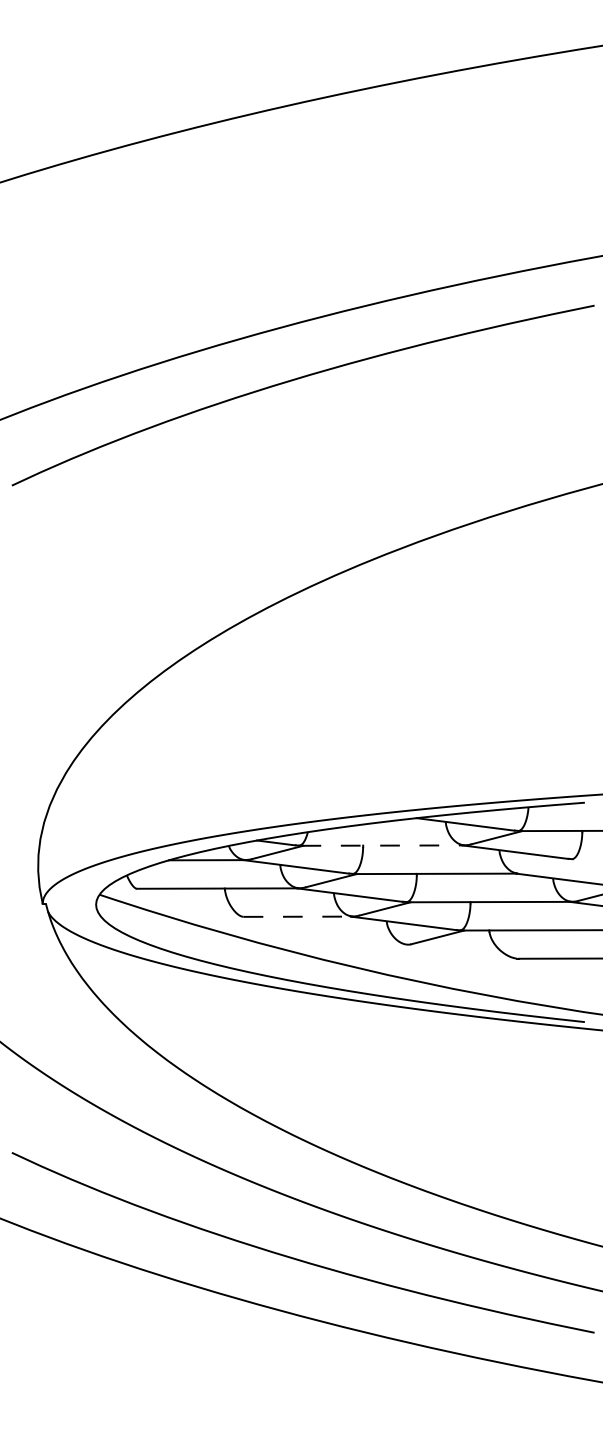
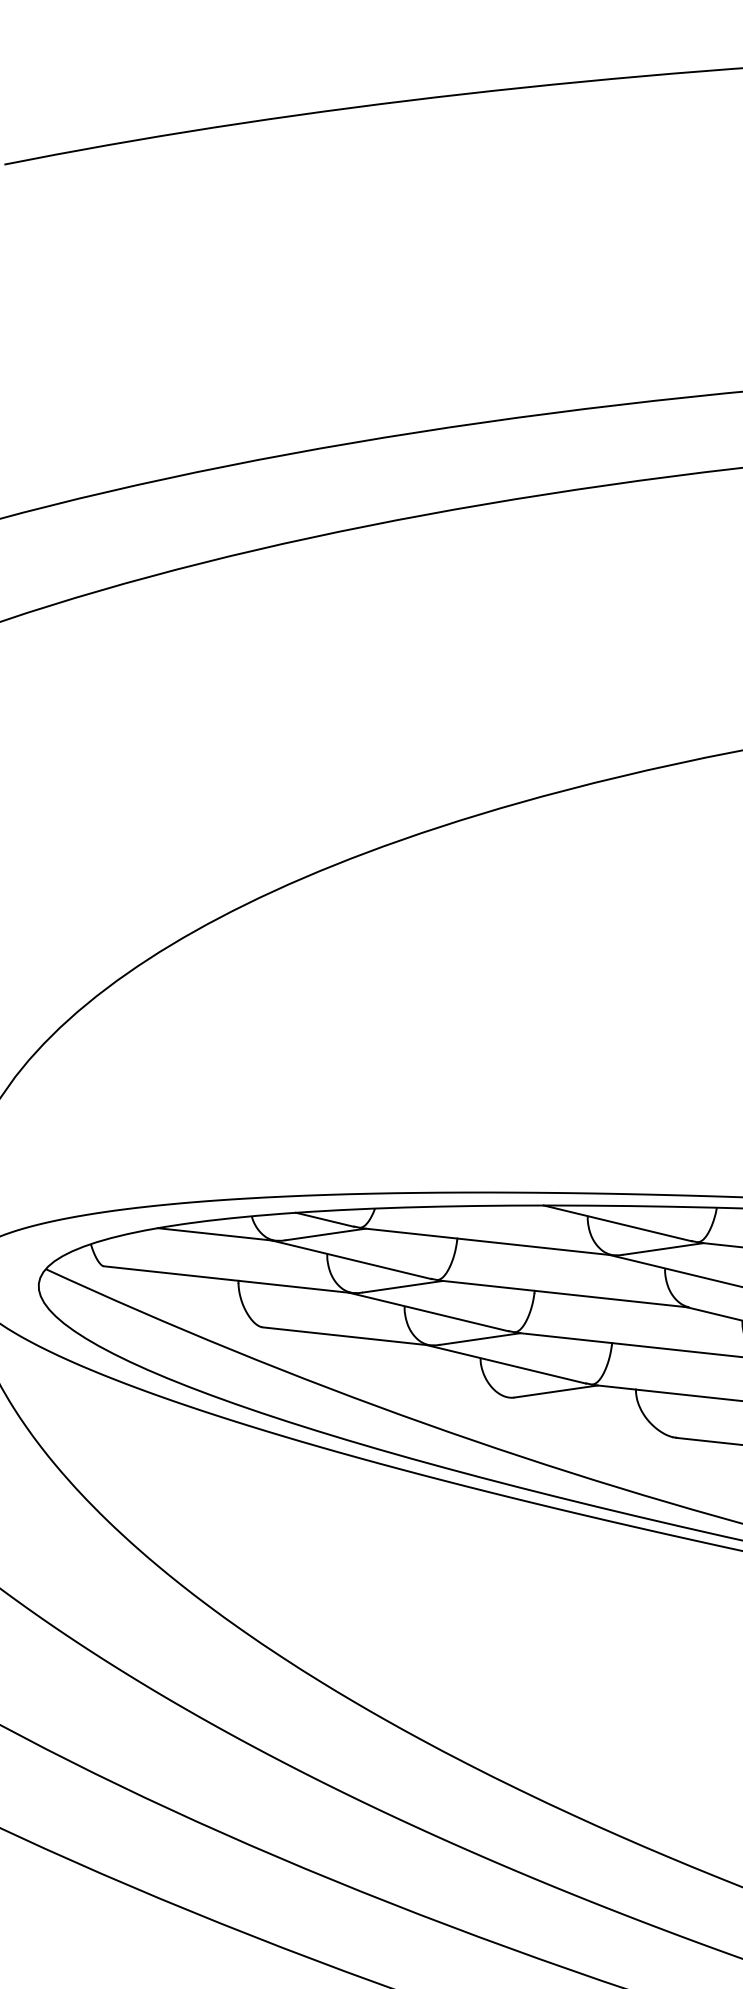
line: (382, 845) -> (487, 1241), dashed -> solid
line: (297, 916) -> (344, 1335), dashed -> solid

